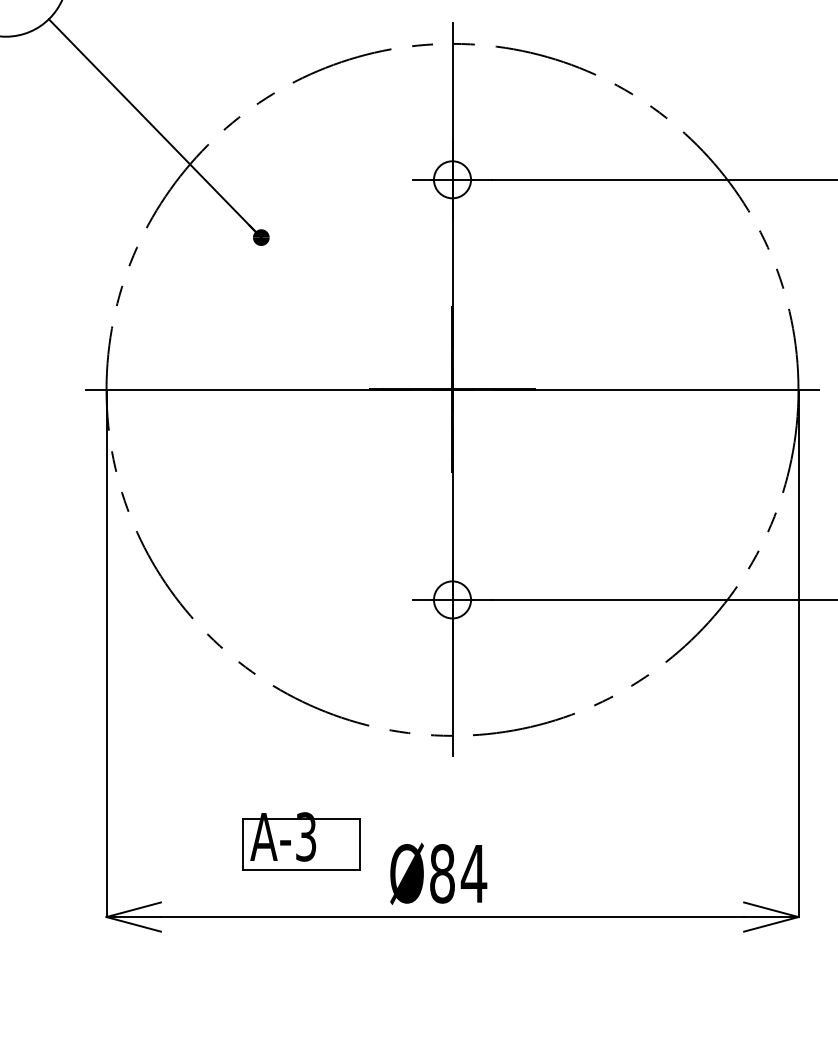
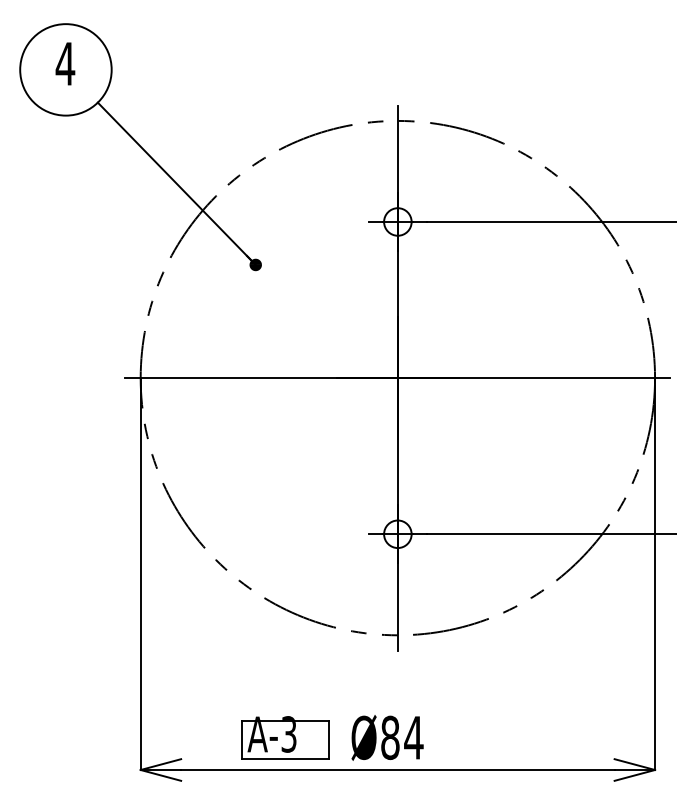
part: (301, 841) -> (285, 737), moved

